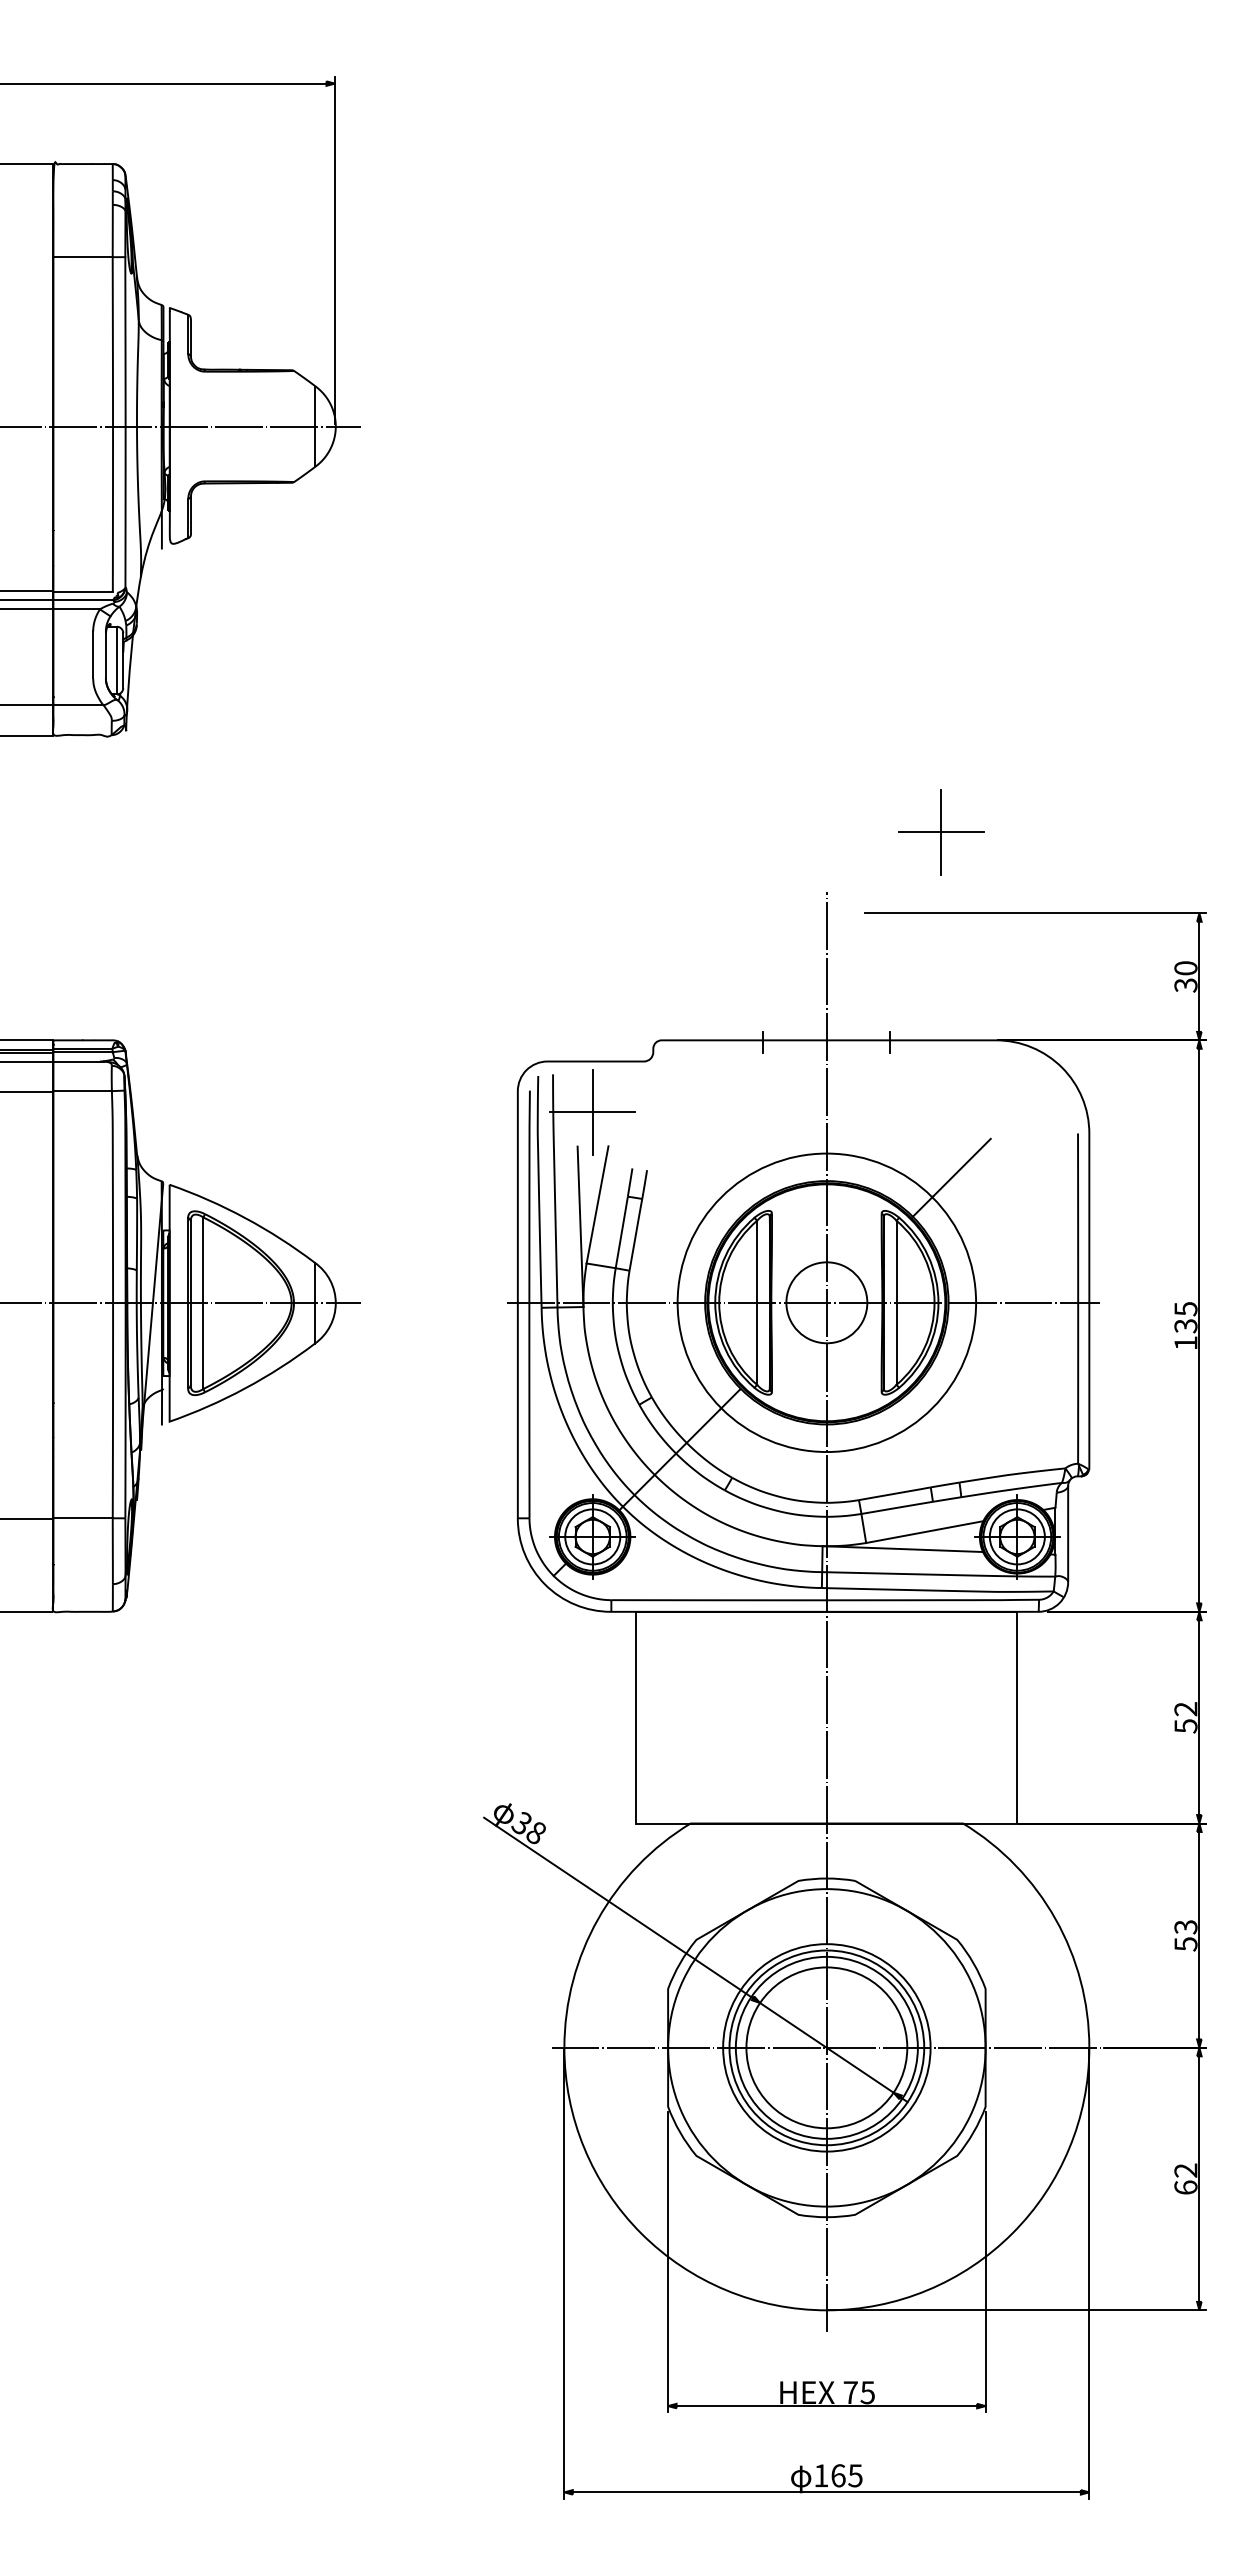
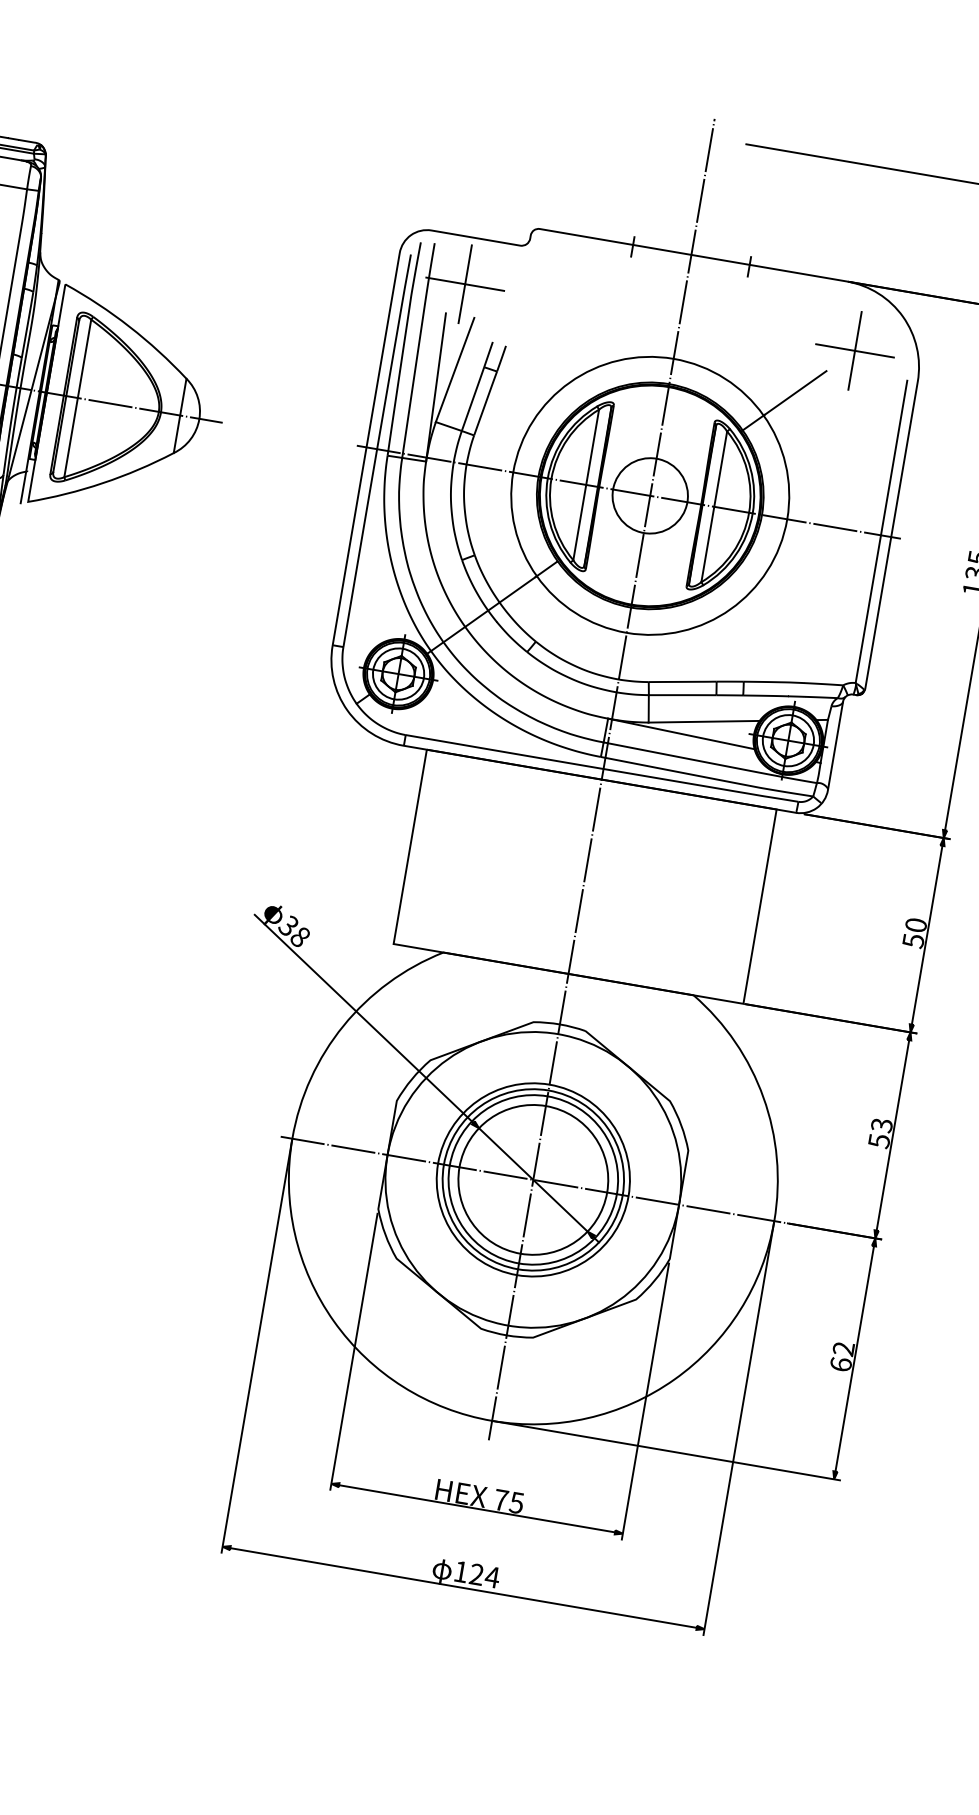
part: (941, 832) -> (855, 351), moved
text: (1185, 1709) -> (915, 925), 52 -> 50
text: (847, 2475) -> (485, 1575), 165 -> 124

